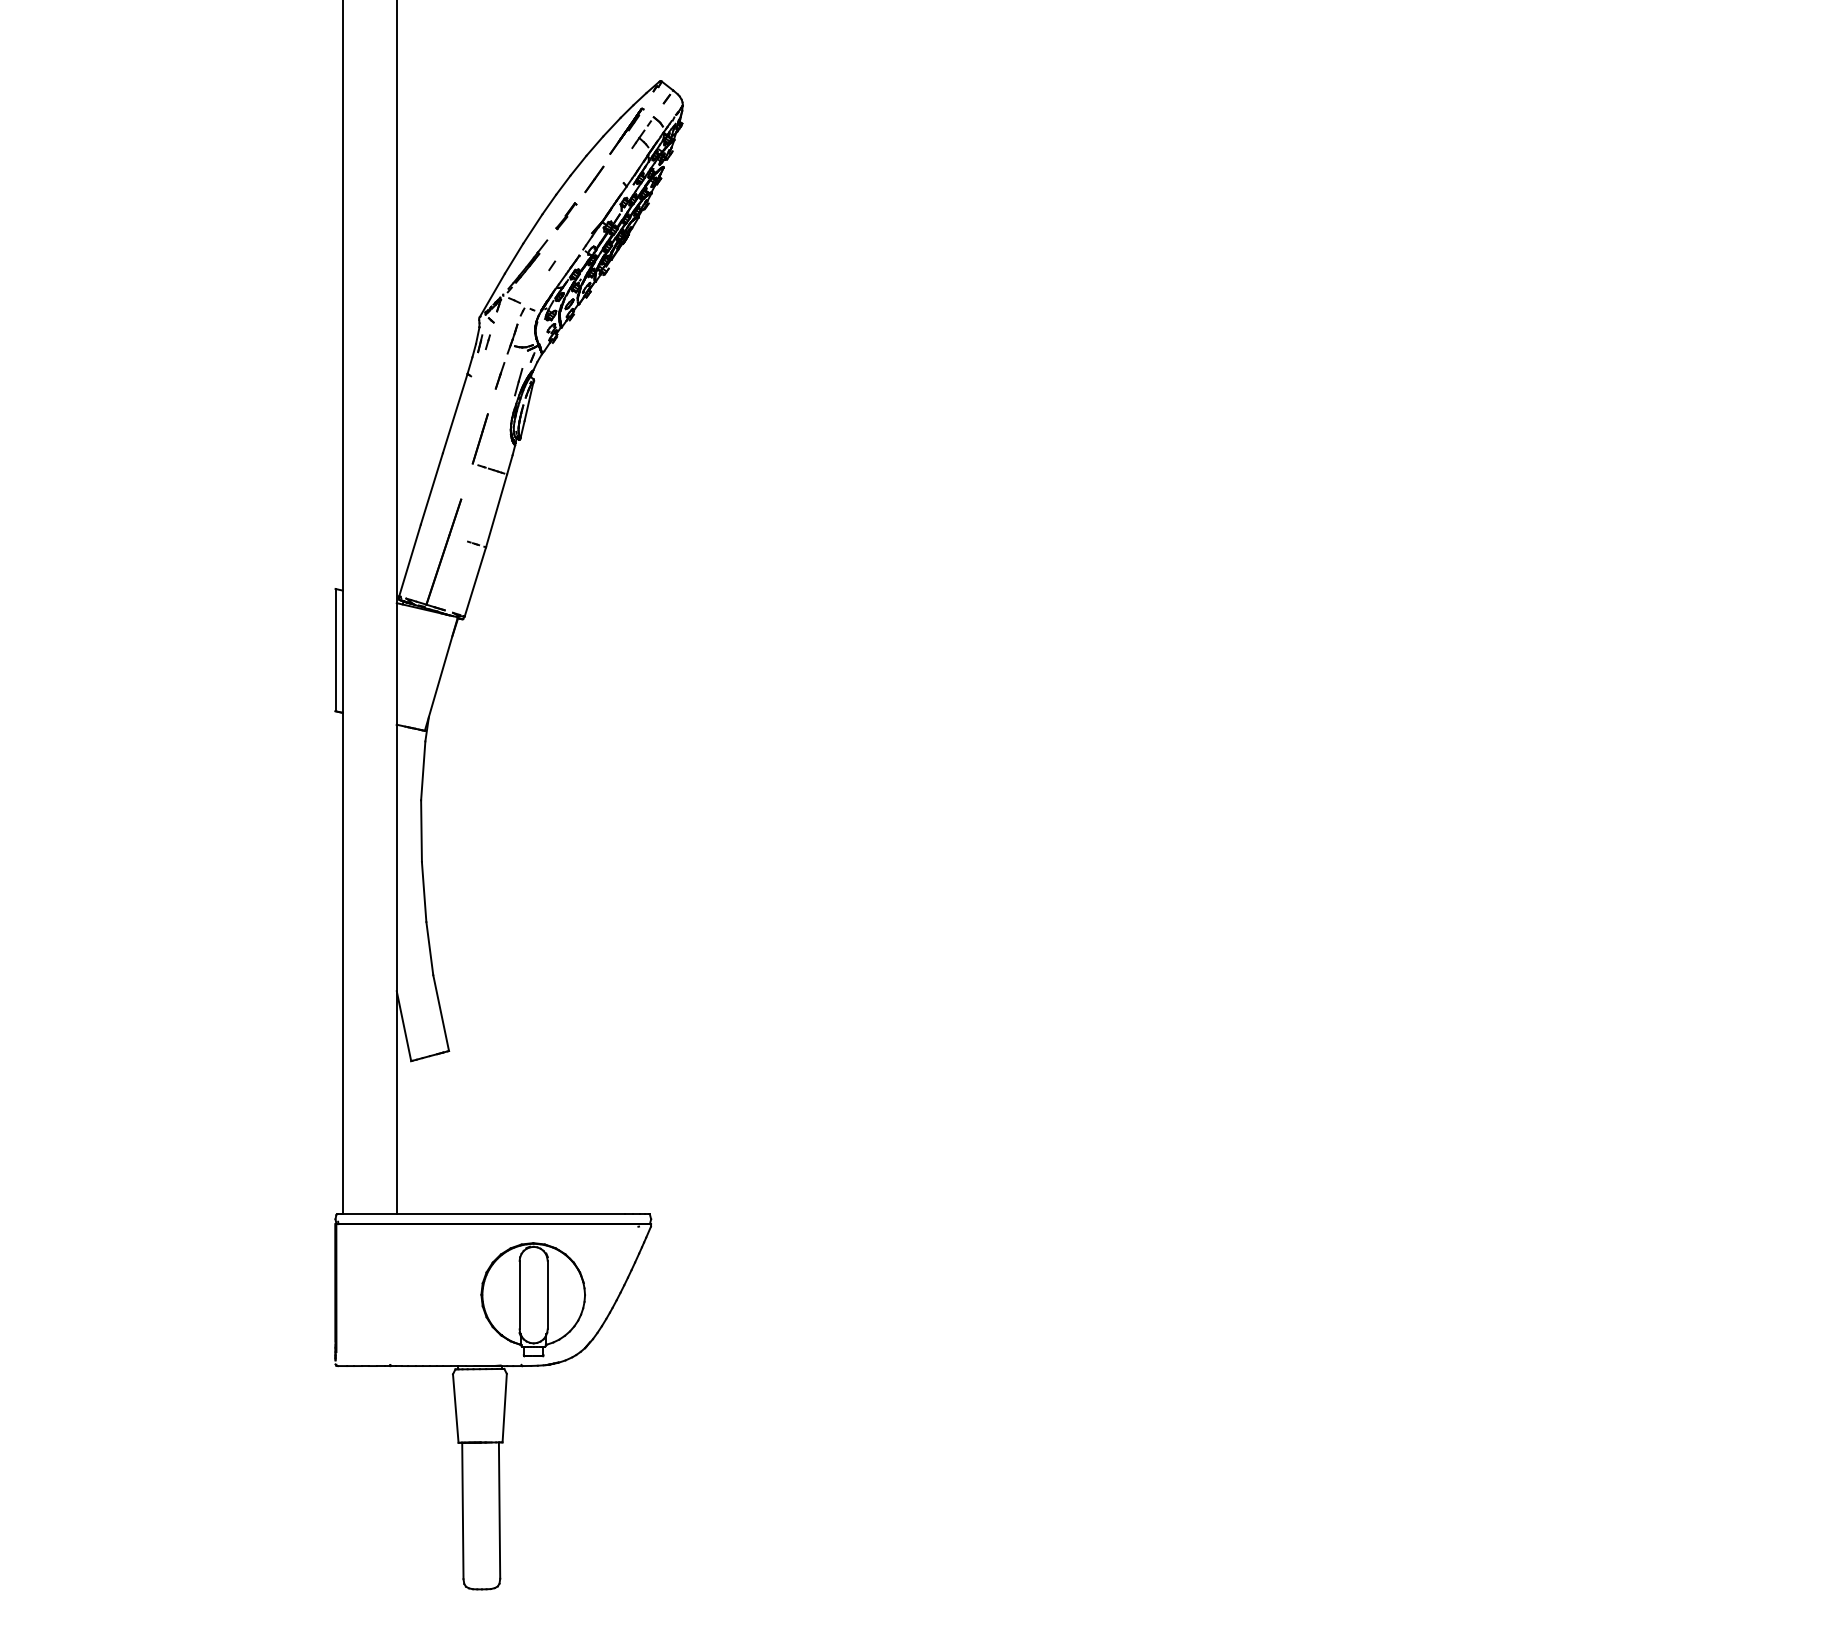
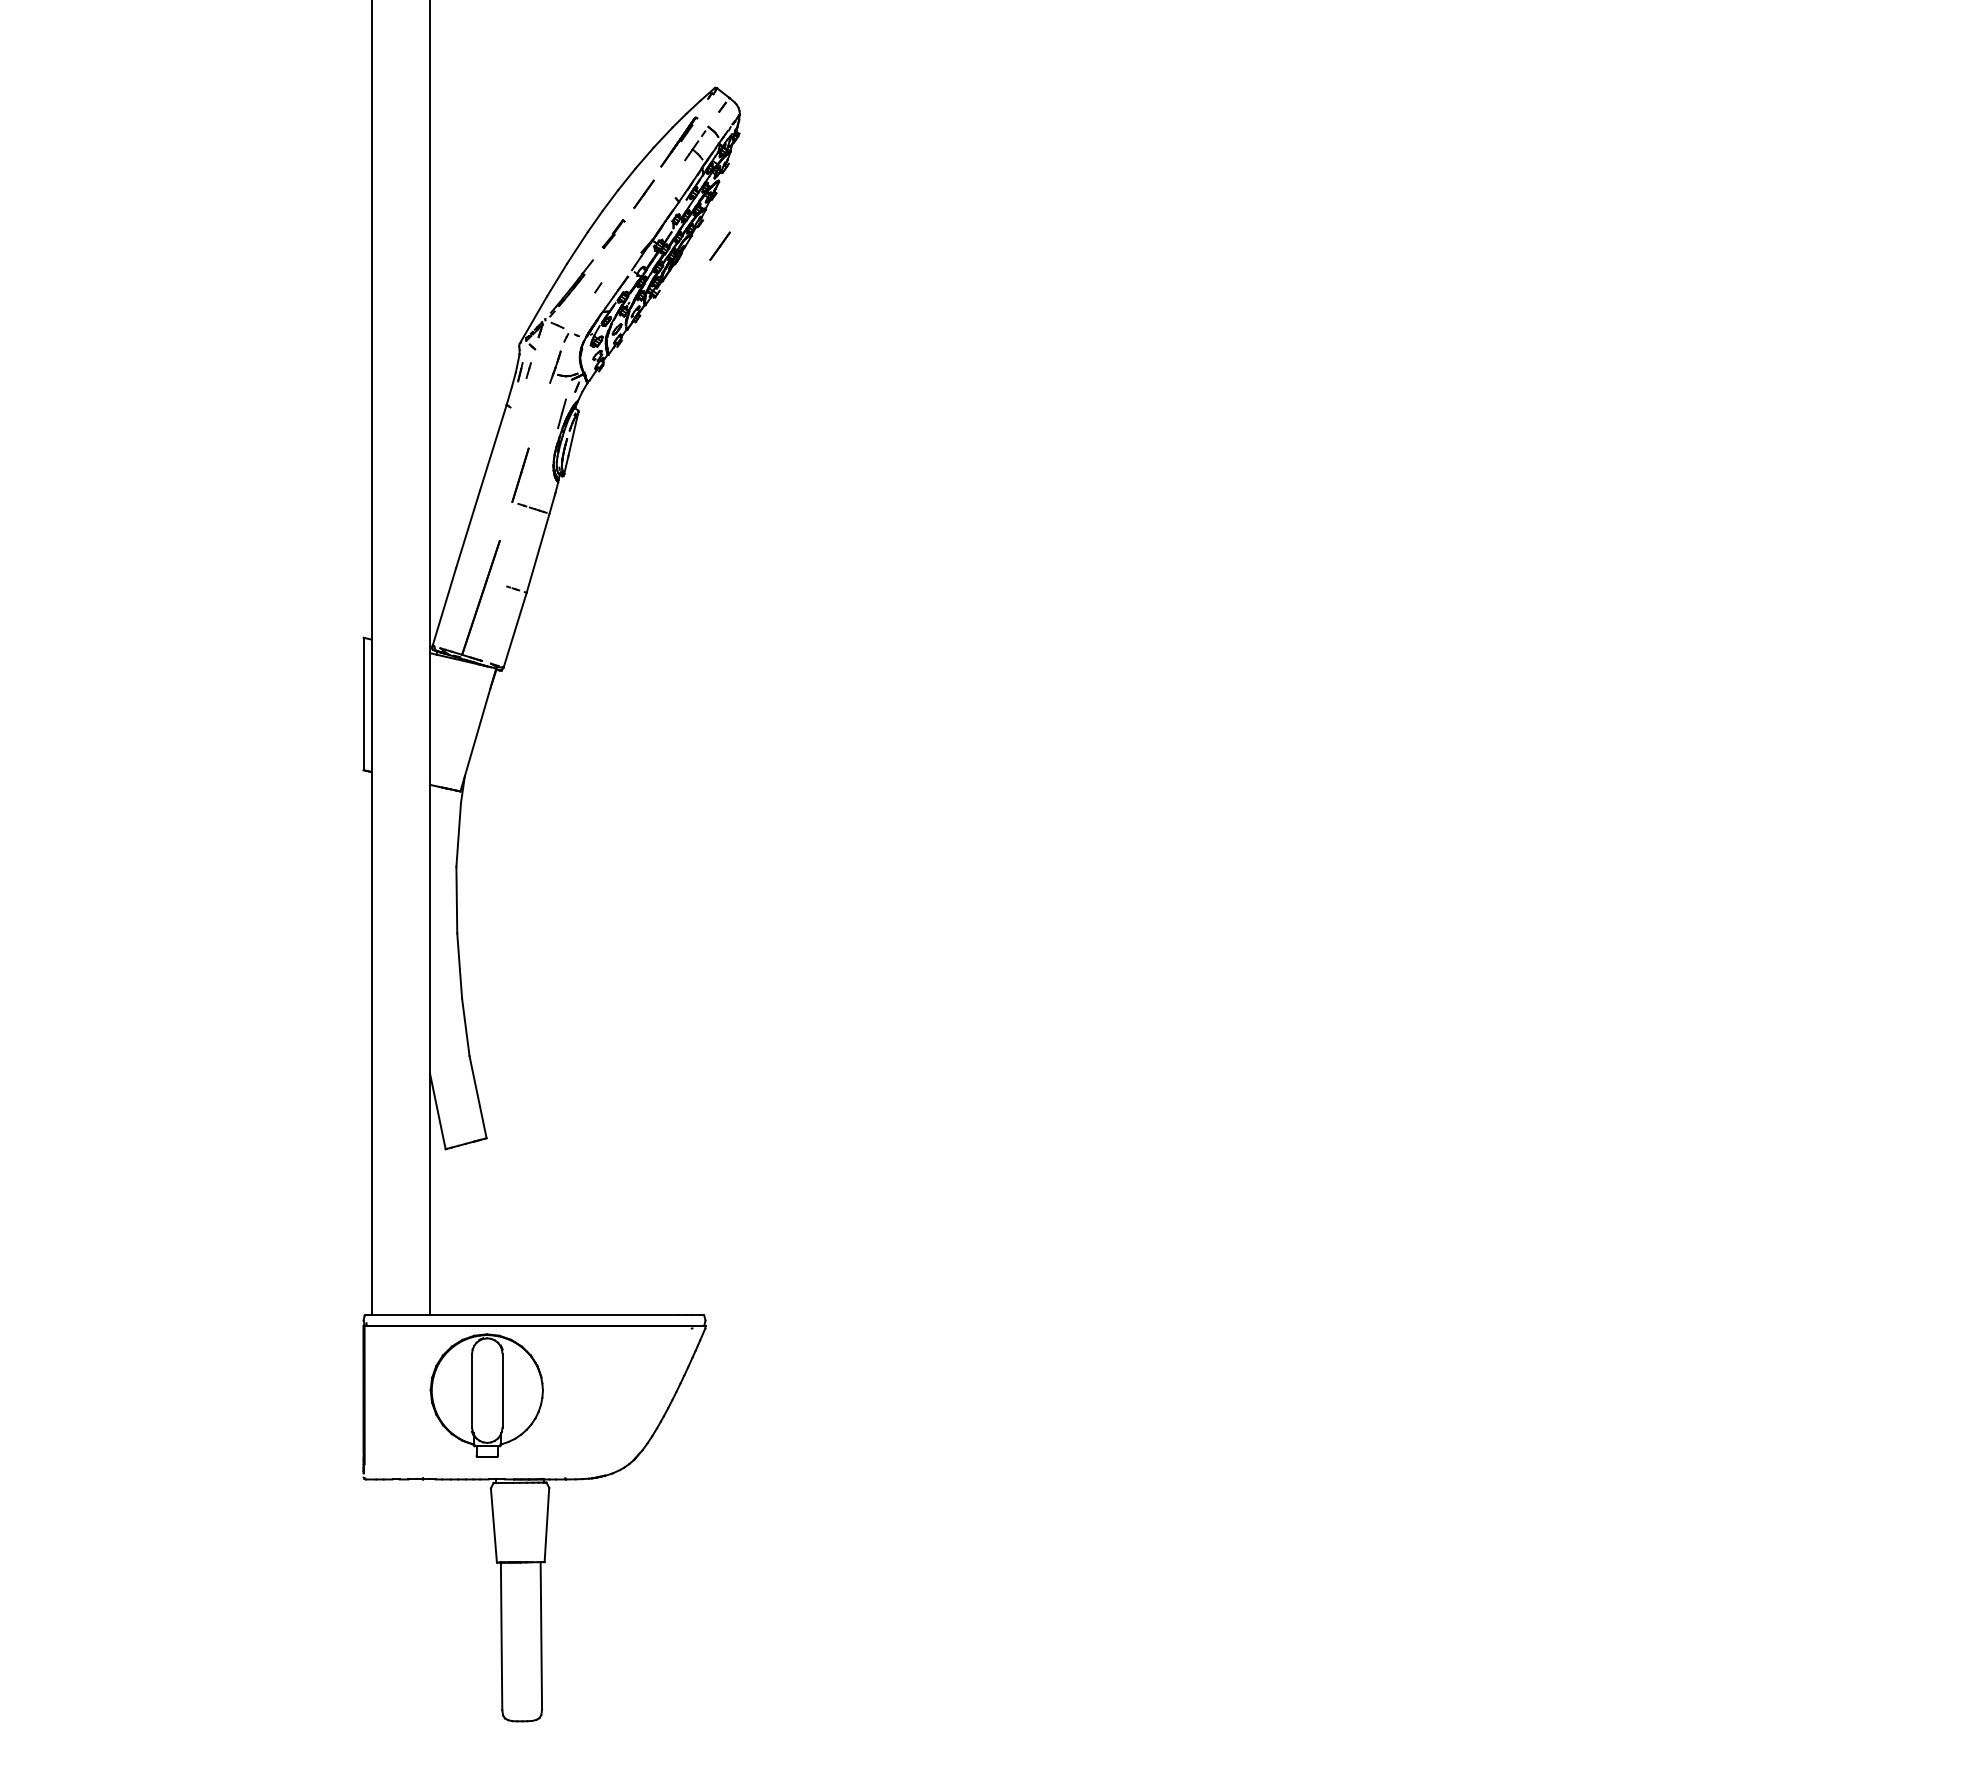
line: (664, 226) -> (719, 245), added
line: (499, 375) -> (541, 406), removed
part: (532, 1299) -> (486, 1395), moved

